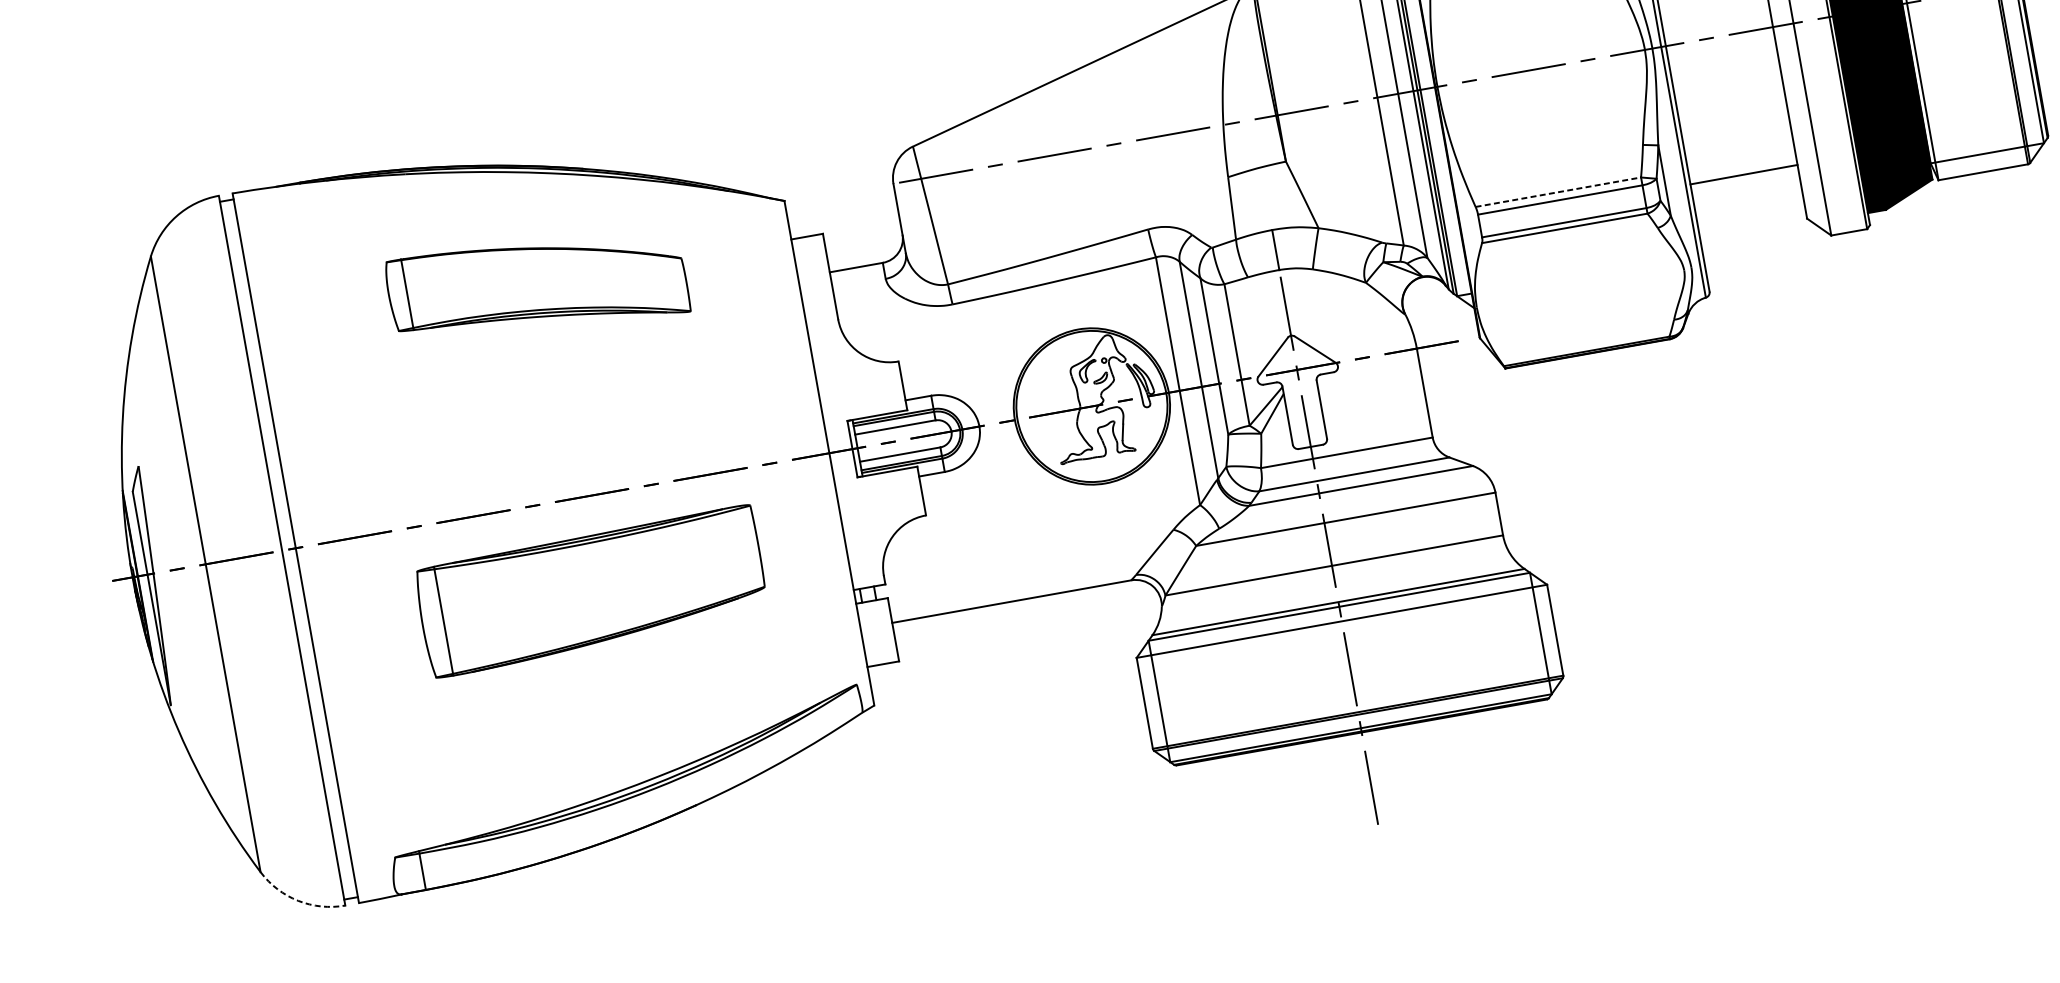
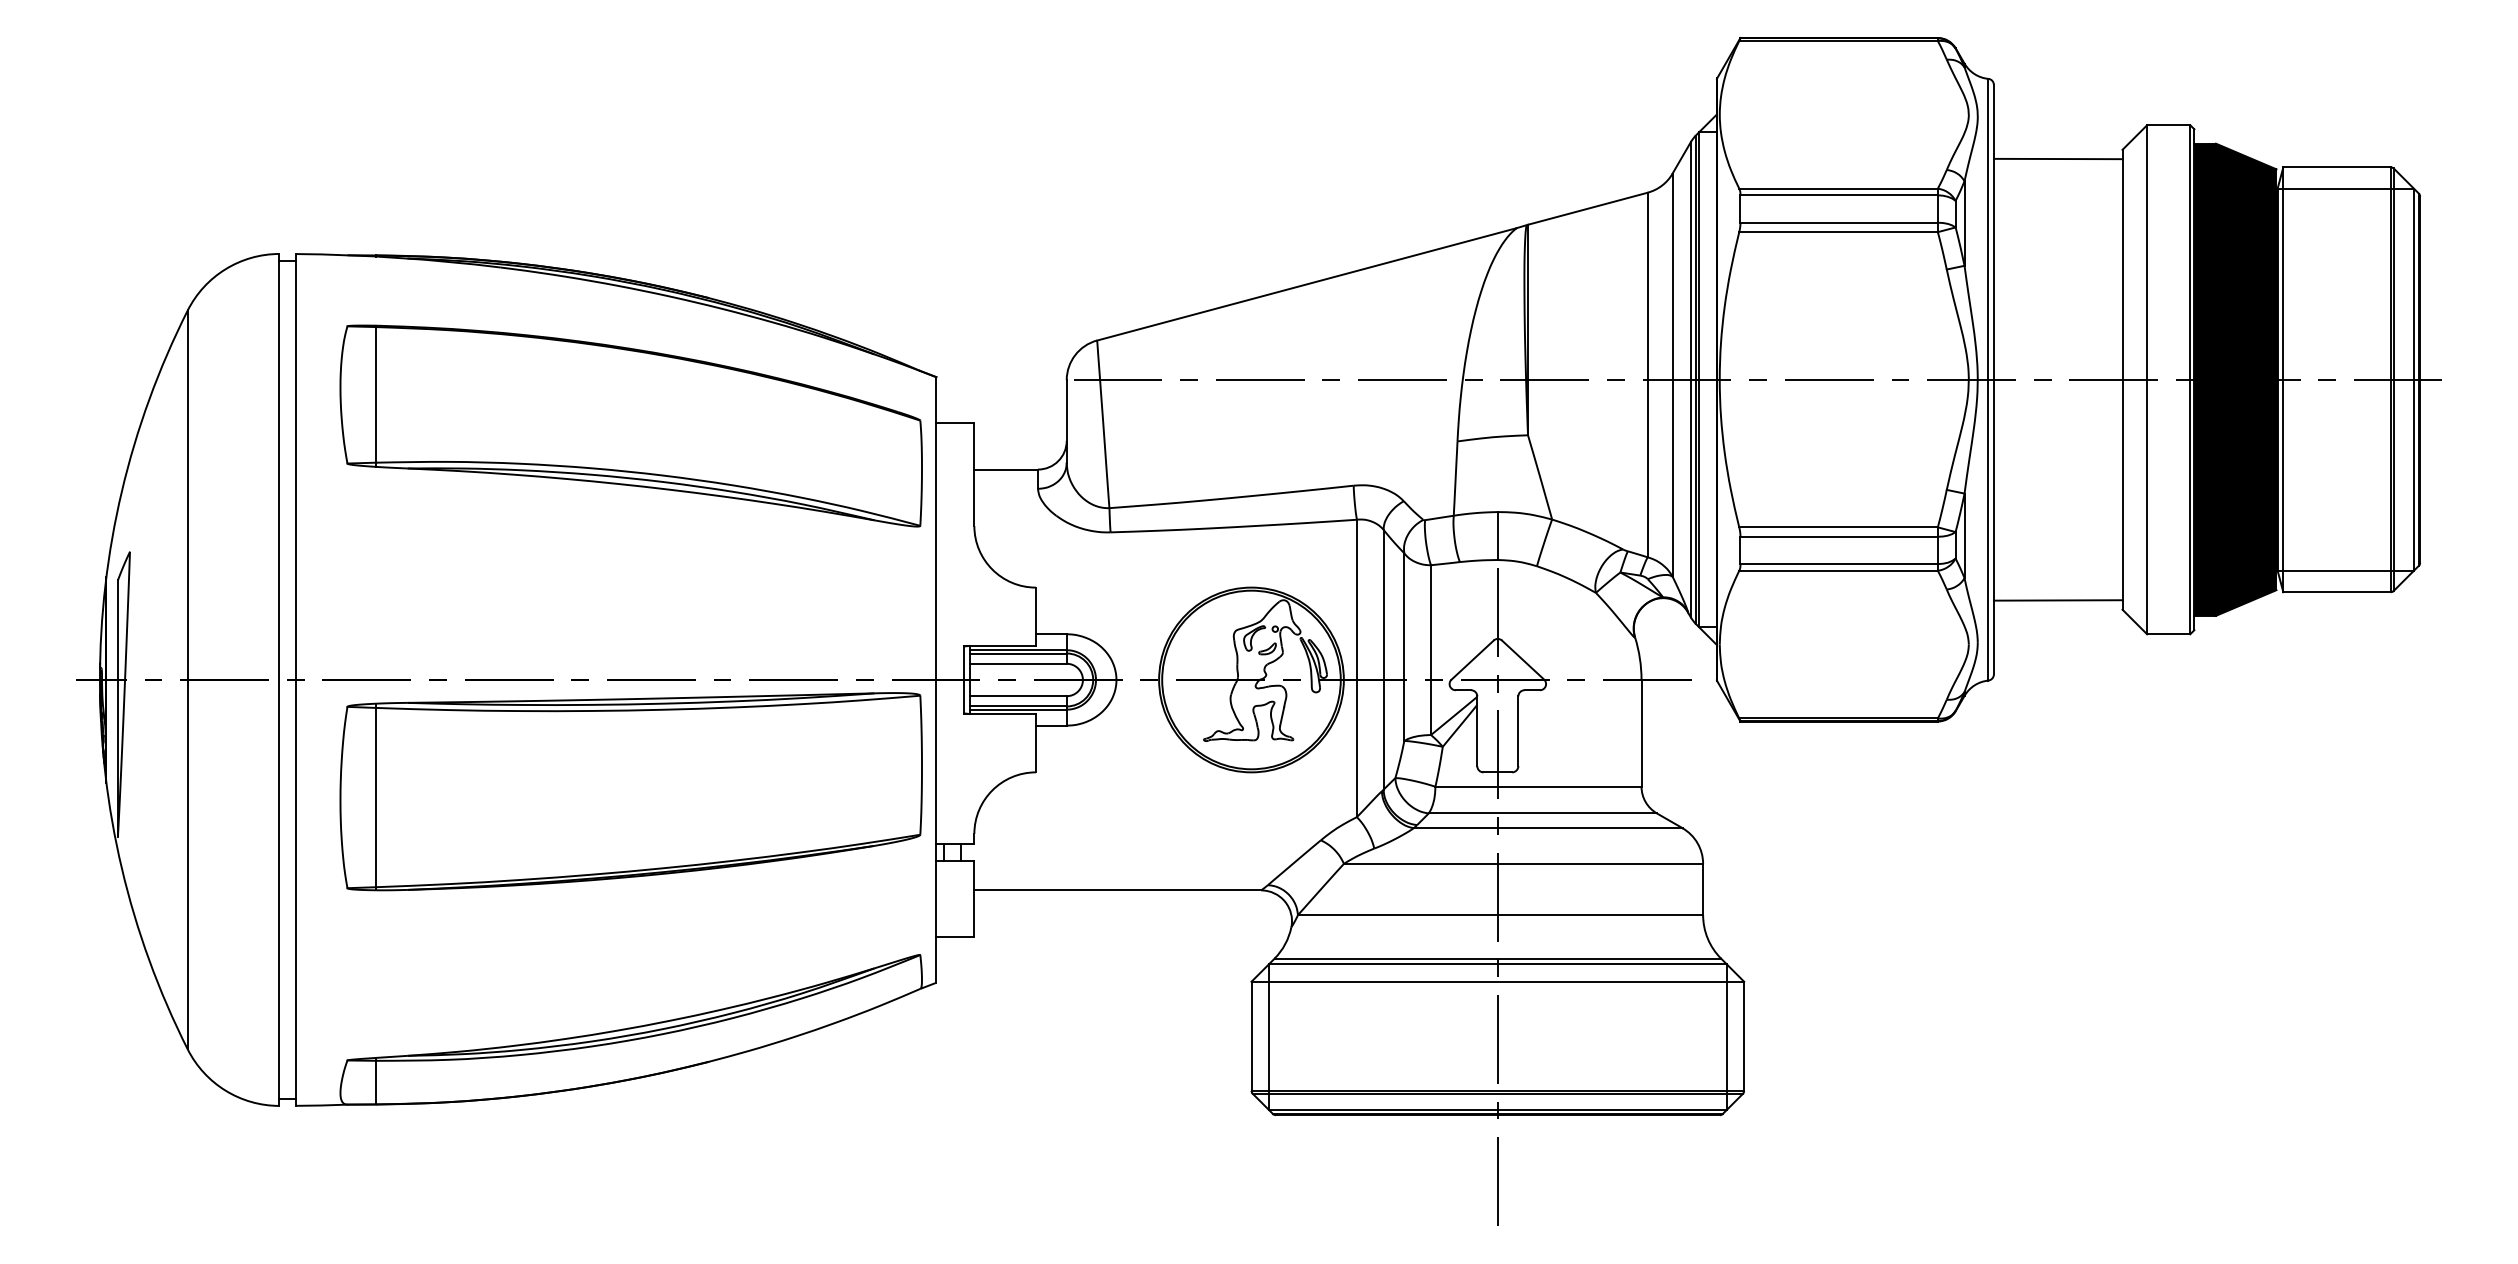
line: (1743, 174) -> (2057, 600), moved
line: (1559, 192) -> (1839, 527), dashed -> solid
part: (536, 286) -> (630, 425), size x1.67
part: (591, 591) -> (630, 791), size x1.43
arc: (298, 900) -> (225, 1090), dashed -> solid

